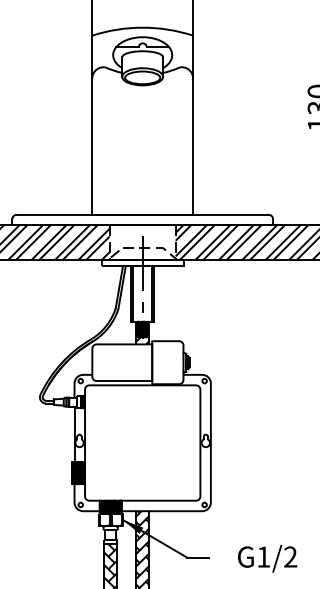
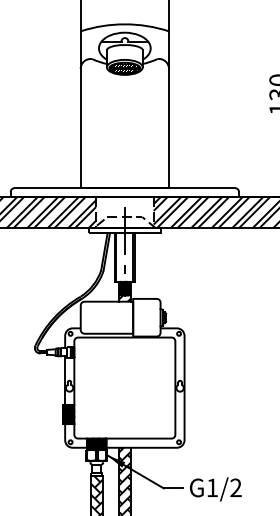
hatch: (142, 77) -> (124, 67), added
text: (267, 558) -> (215, 489), moved

